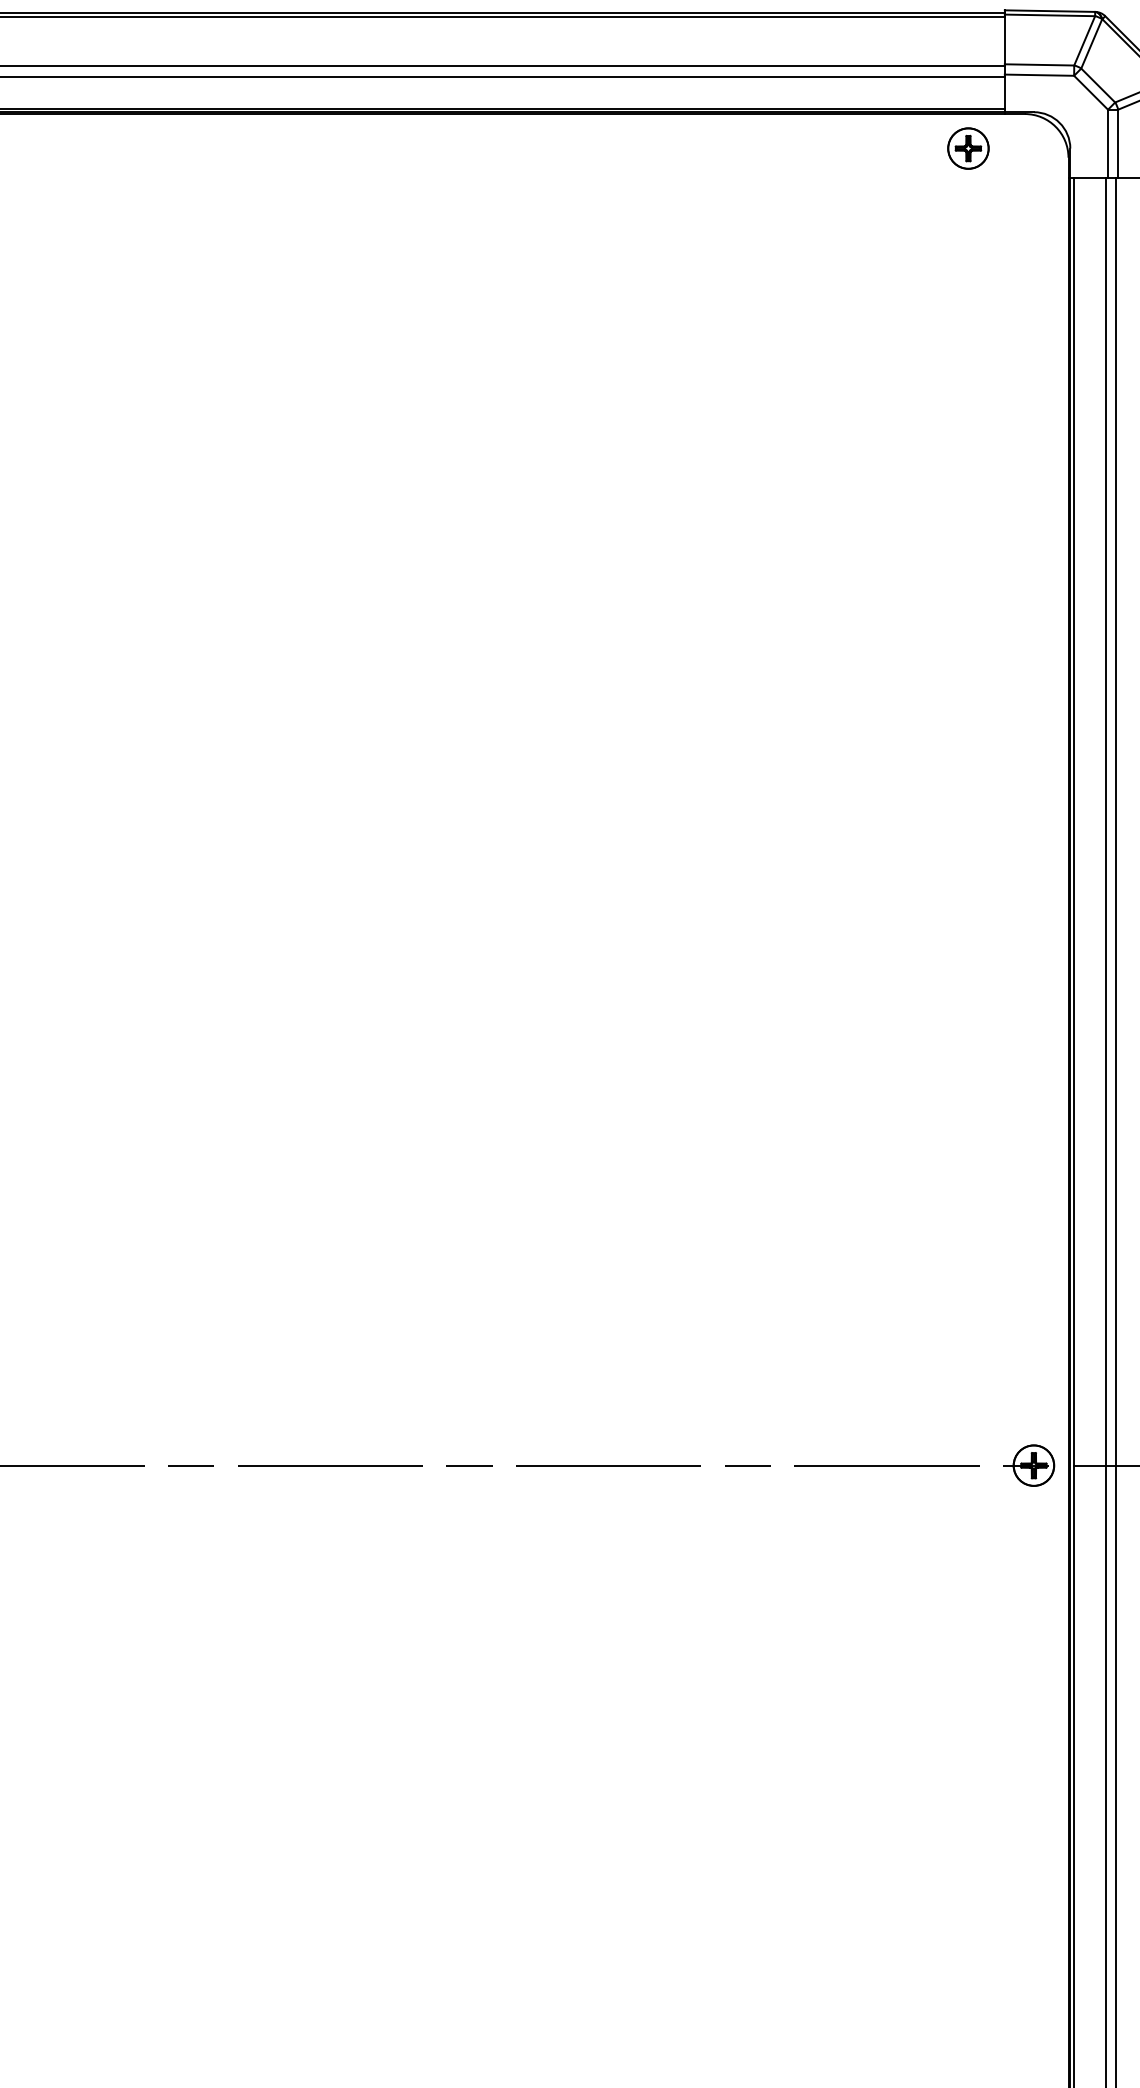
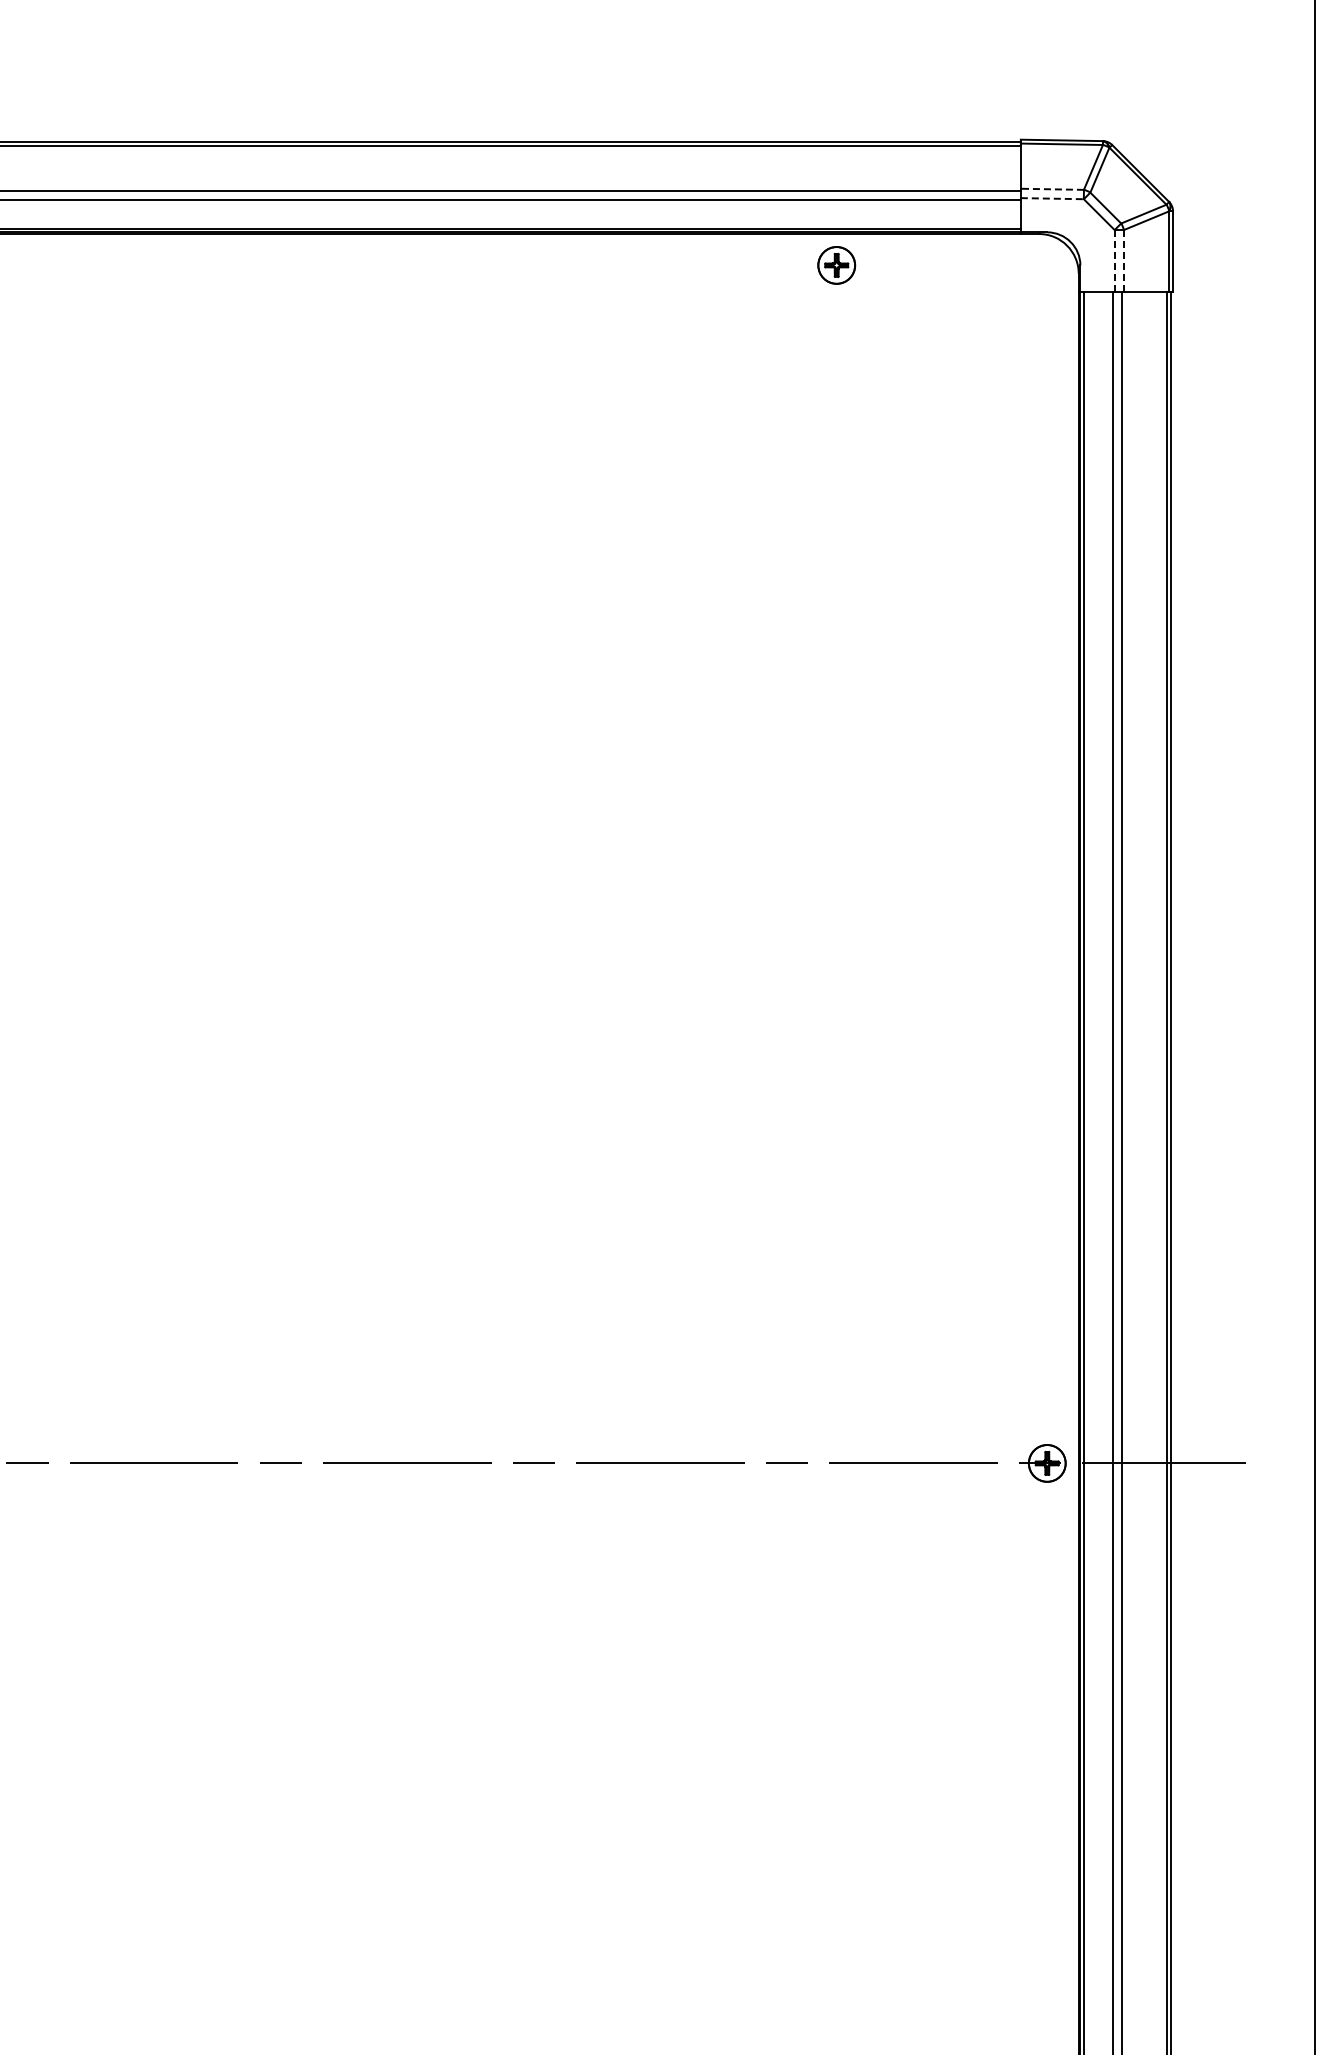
line: (1039, 65) -> (1052, 189), solid -> dashed
line: (1039, 74) -> (1052, 198), solid -> dashed
line: (1107, 144) -> (1114, 261), solid -> dashed
line: (1117, 144) -> (1123, 261), solid -> dashed
part: (968, 148) -> (836, 265), moved

